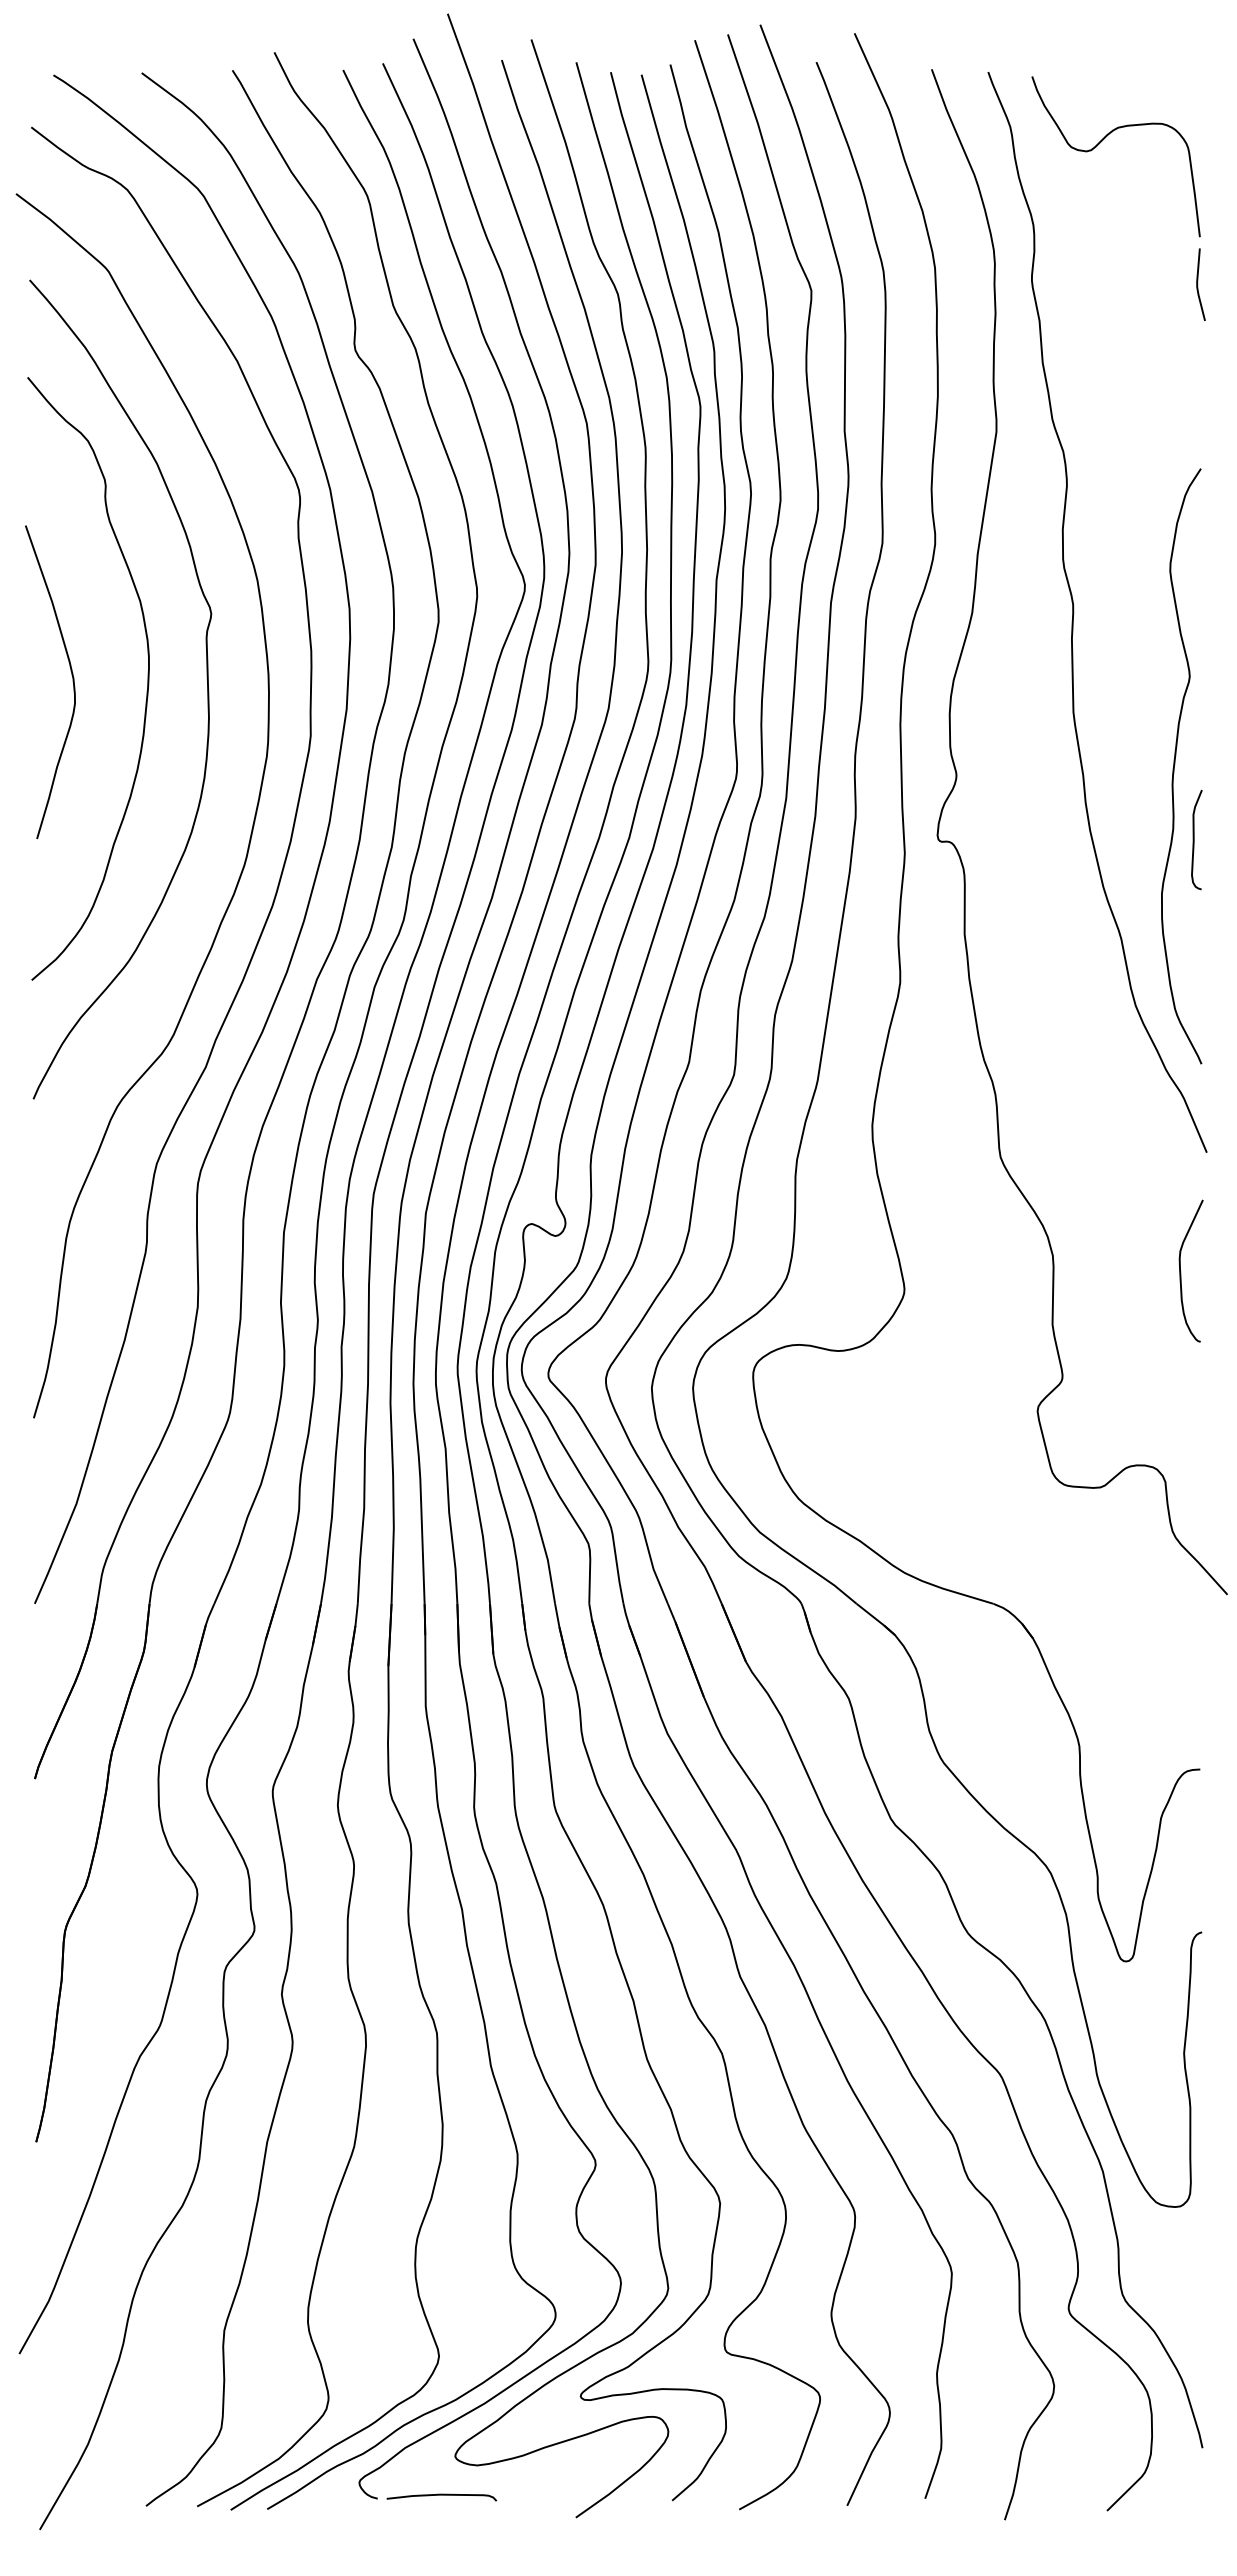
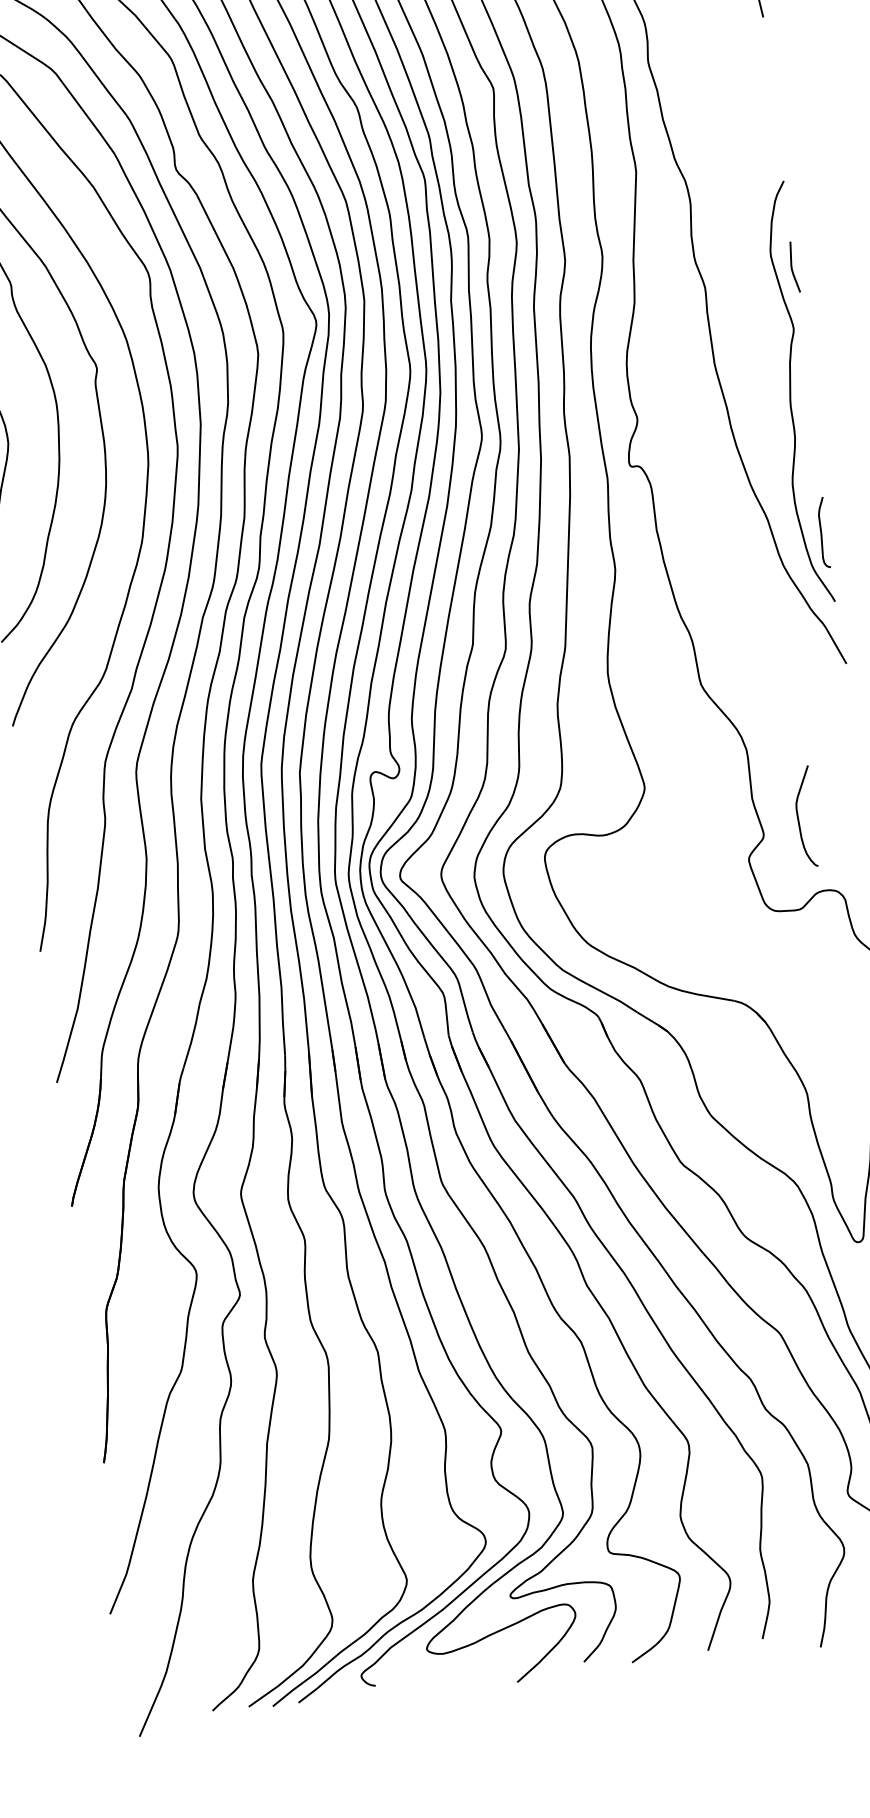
line: (1198, 284) -> (792, 267), moved
curve: (1194, 839) -> (821, 532), moved
curve: (1181, 1271) -> (798, 817), moved
curve: (441, 2495) -> (420, 1678), removed

